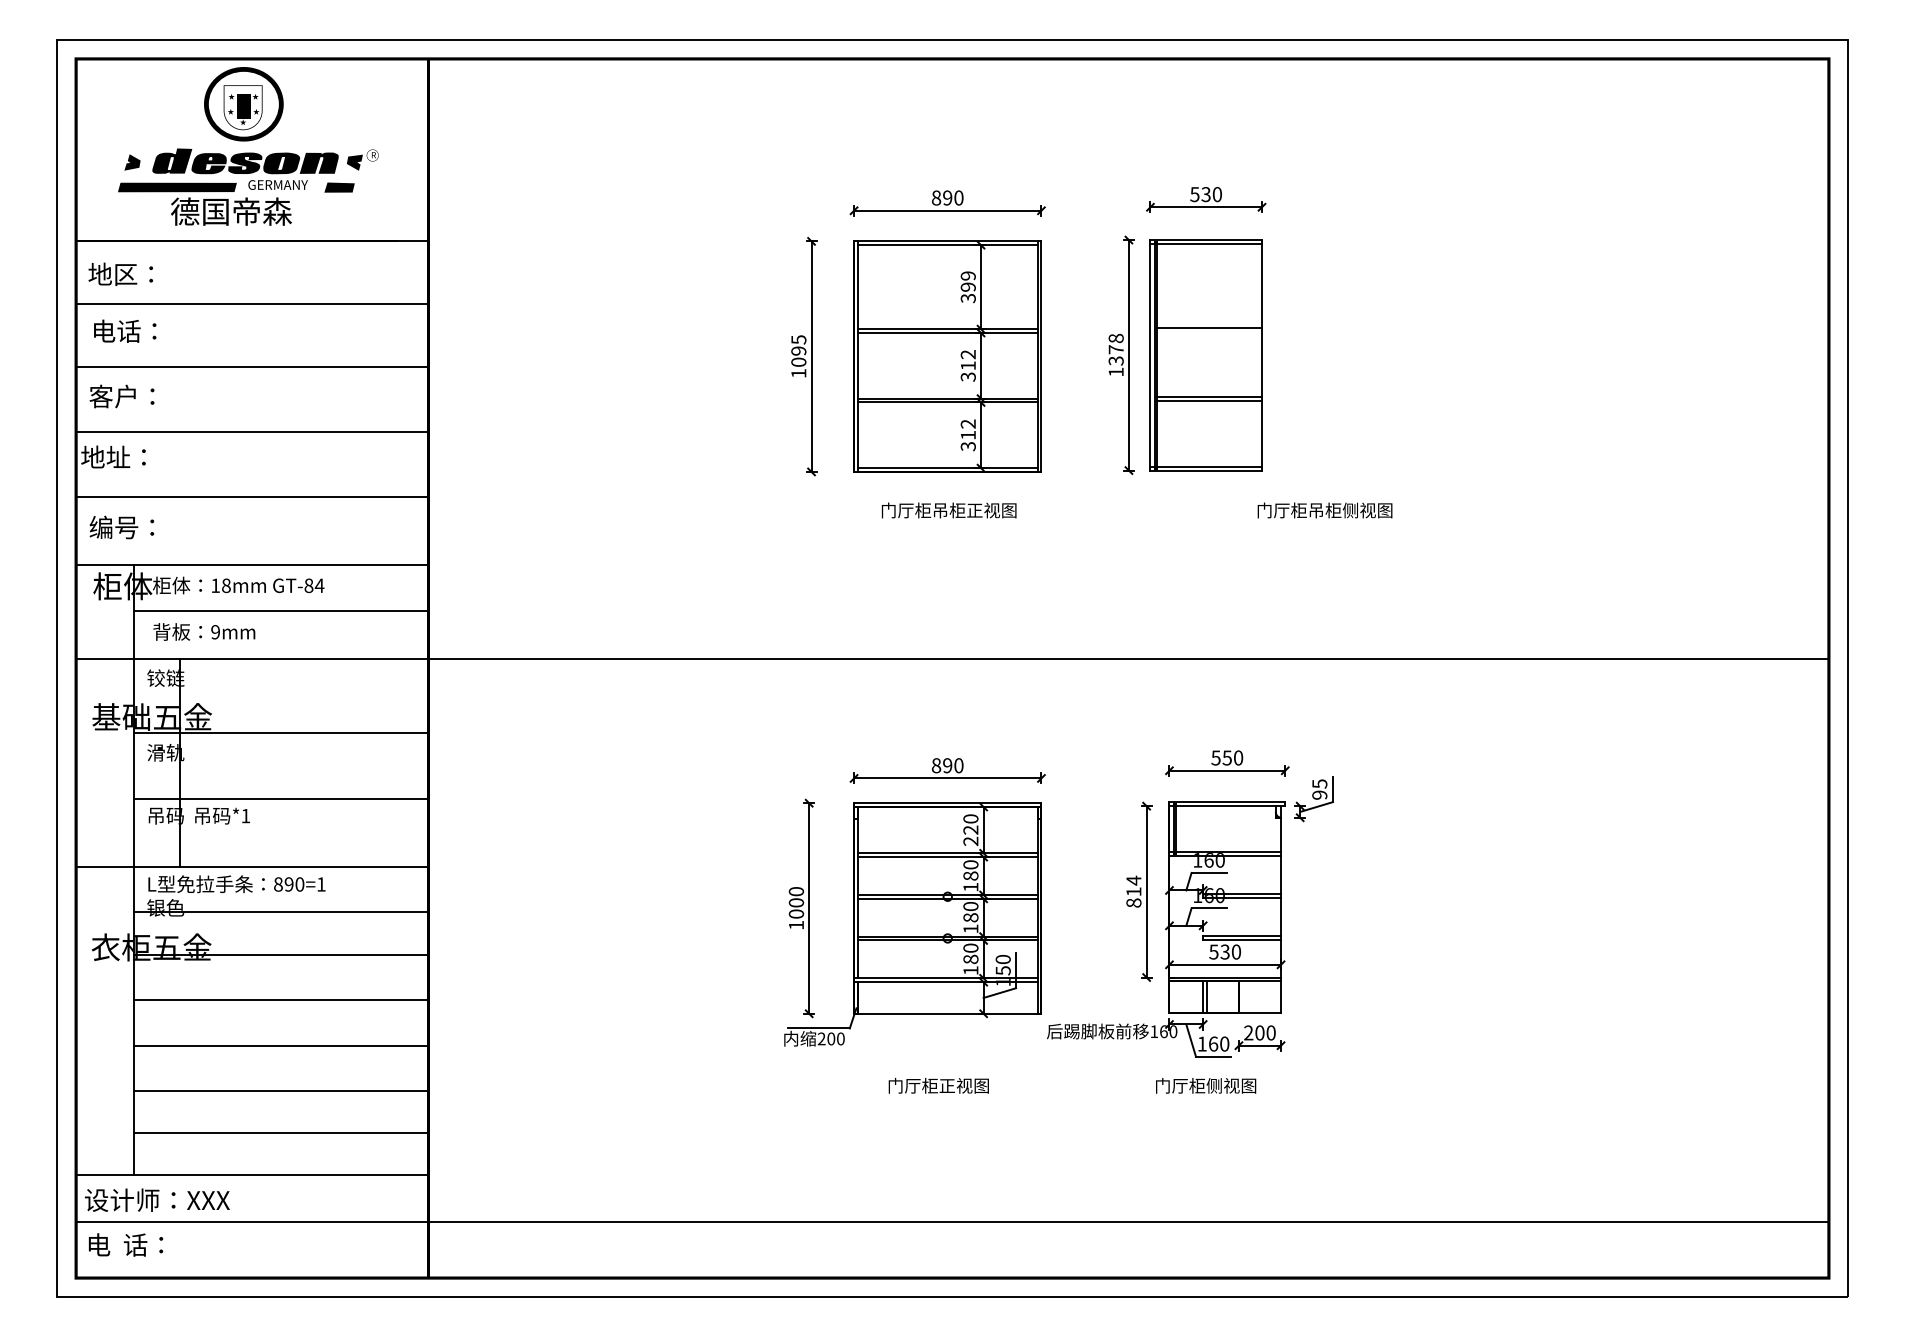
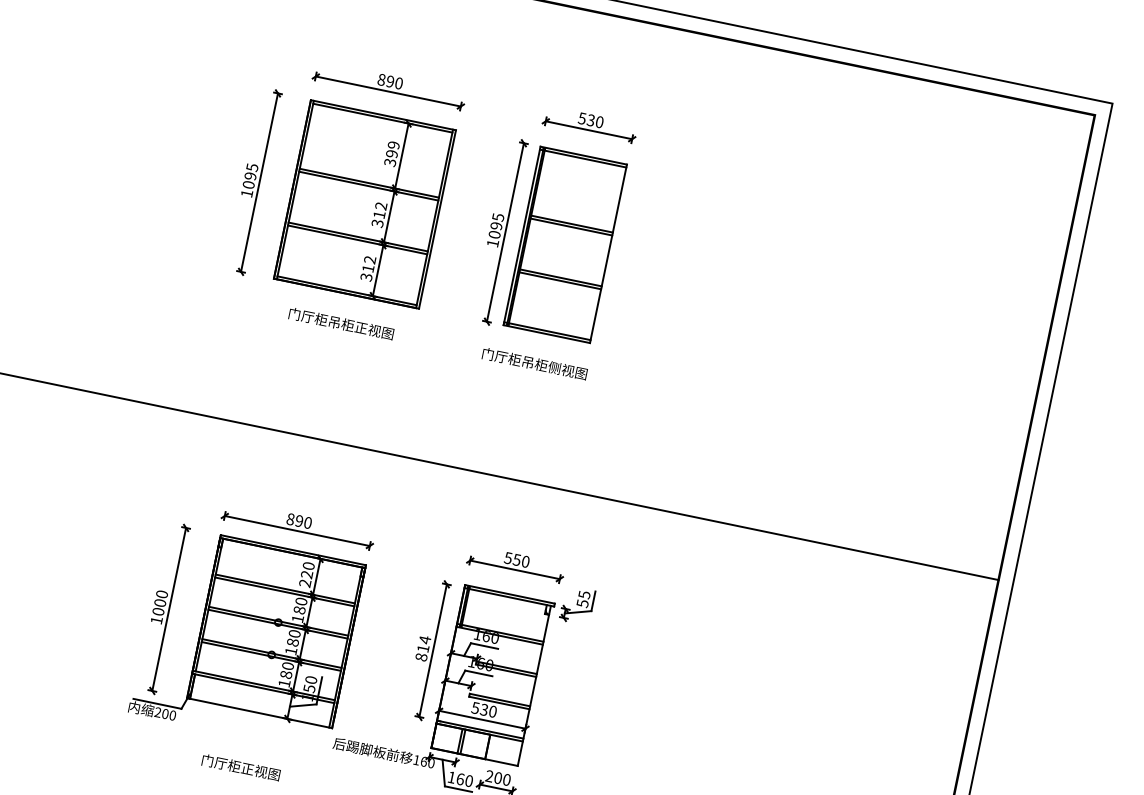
line: (1209, 331) -> (571, 226), added
text: (1115, 349) -> (495, 225), 1378 -> 1095
text: (1324, 510) -> (534, 363), moved
text: (1319, 794) -> (582, 603), 95 -> 55

